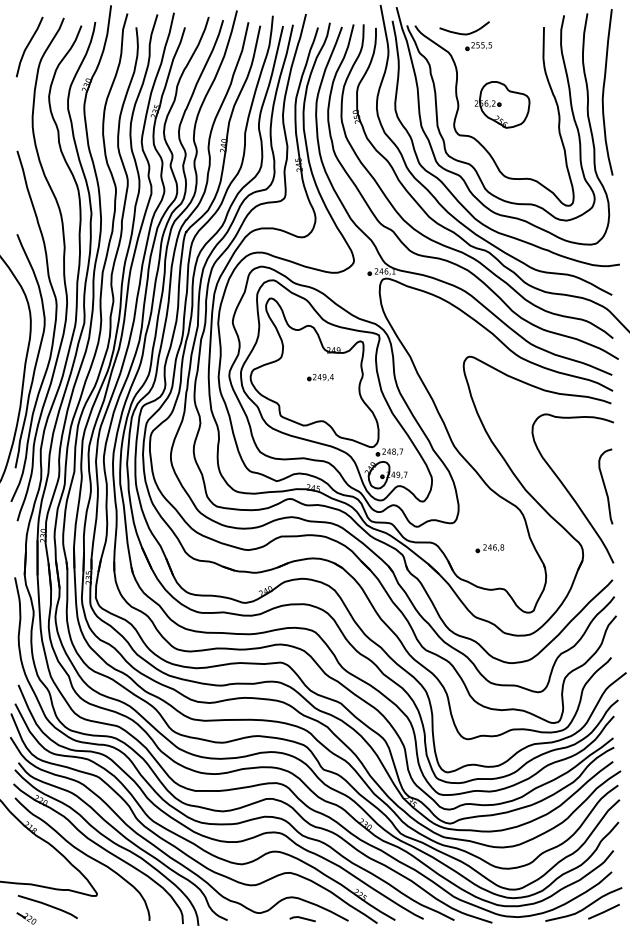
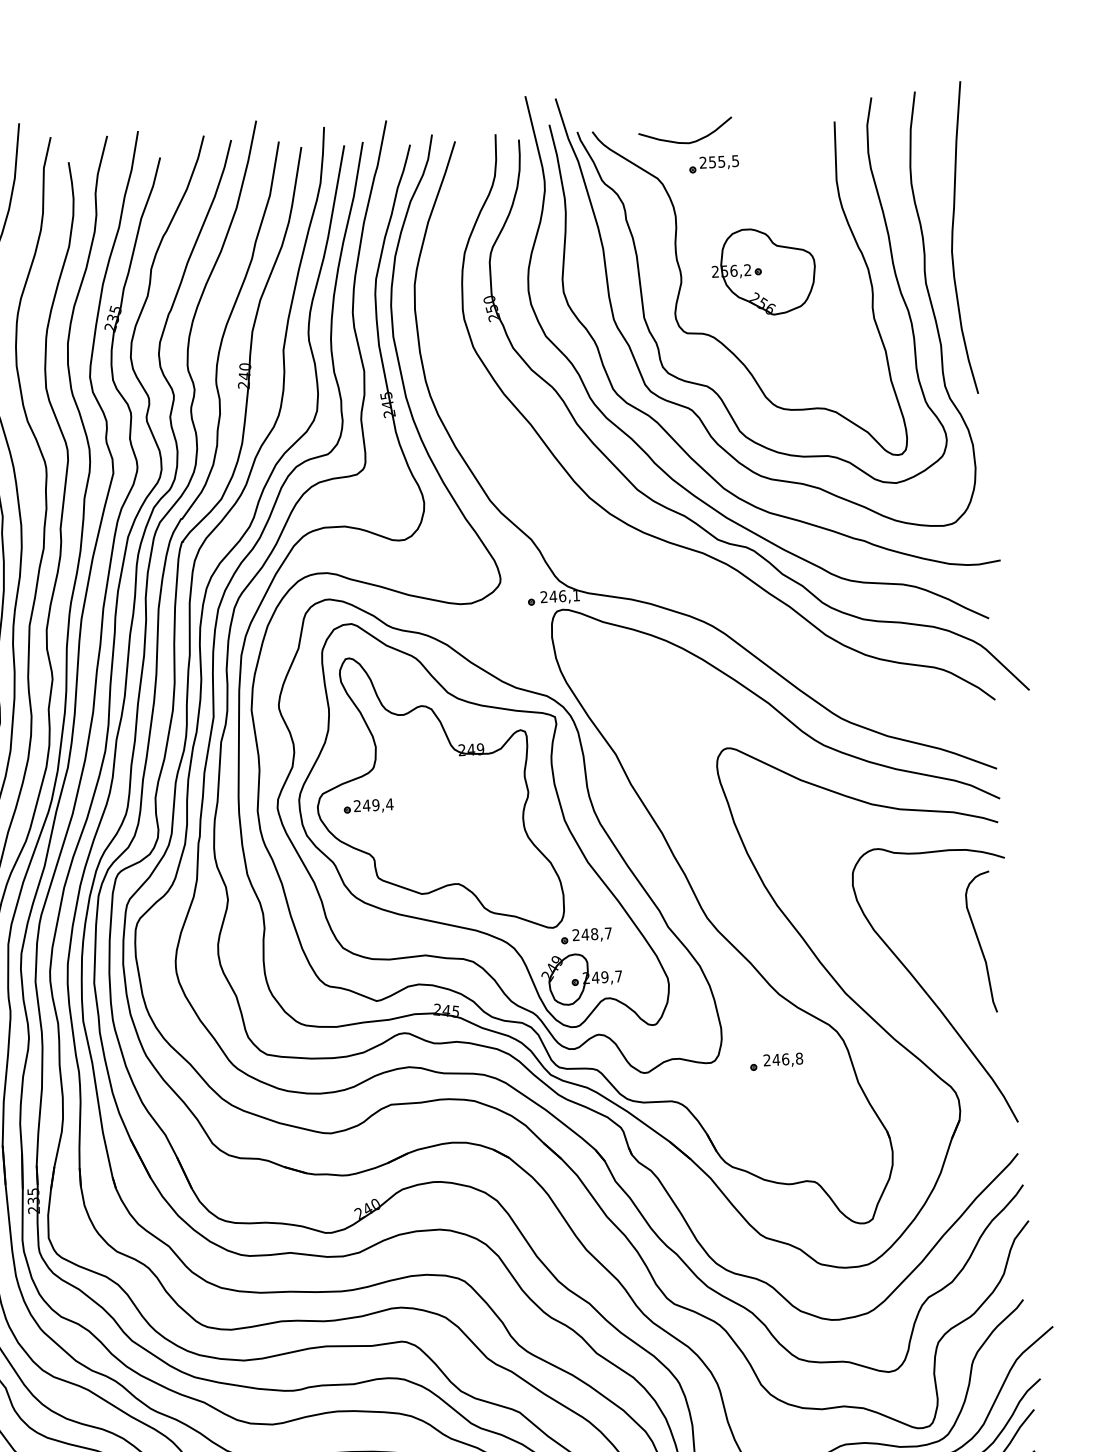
curve: (449, 260) -> (679, 569), removed
part: (320, 377) -> (368, 806), moved
curve: (605, 486) -> (980, 941), moved
part: (489, 548) -> (775, 1061), moved

